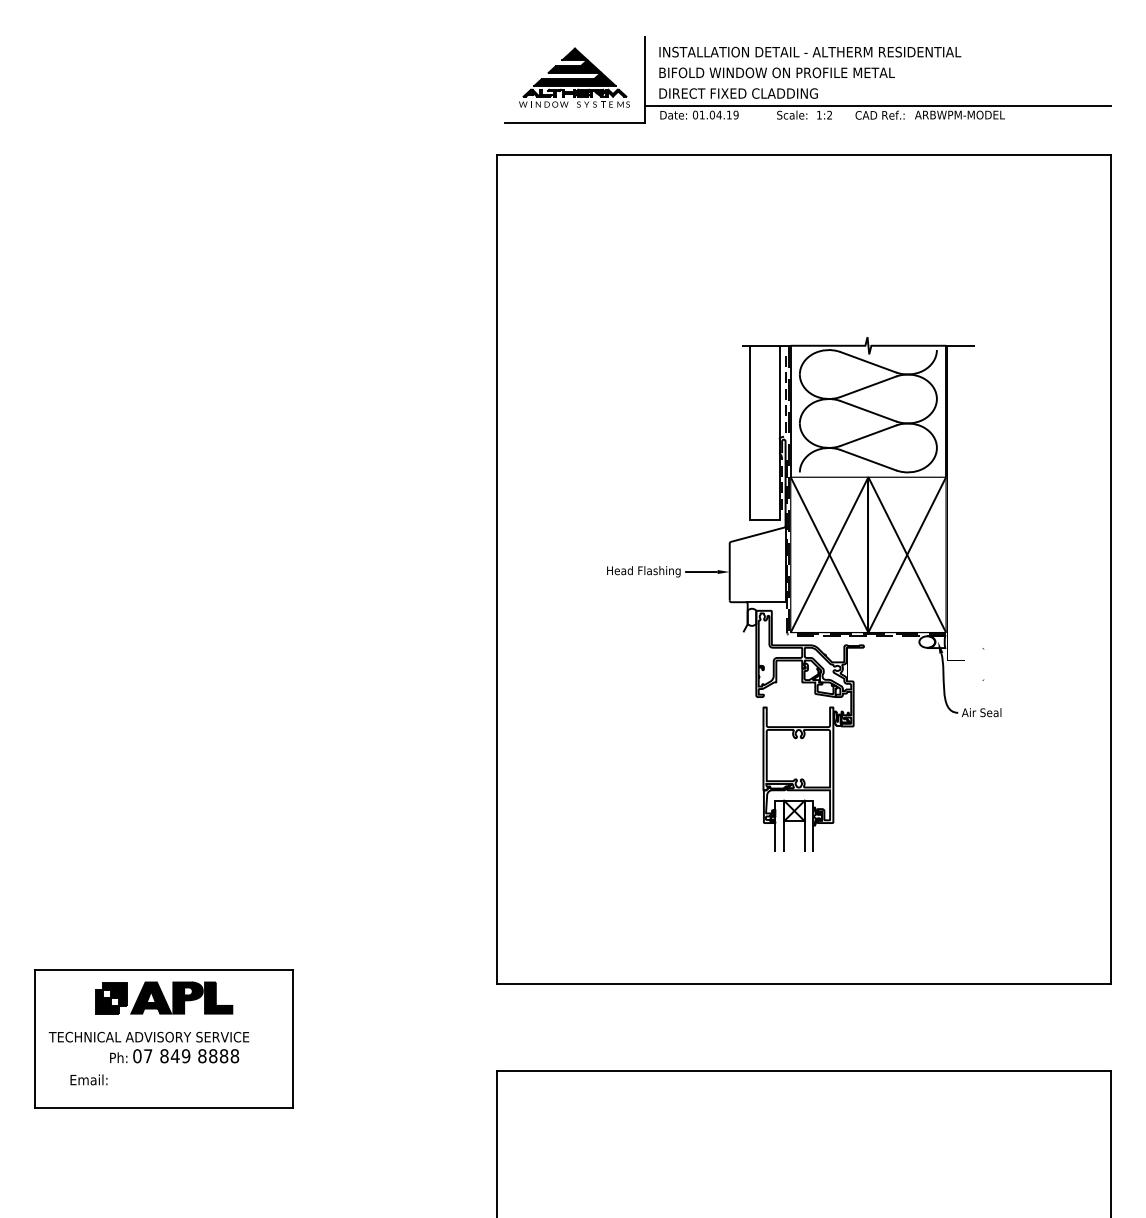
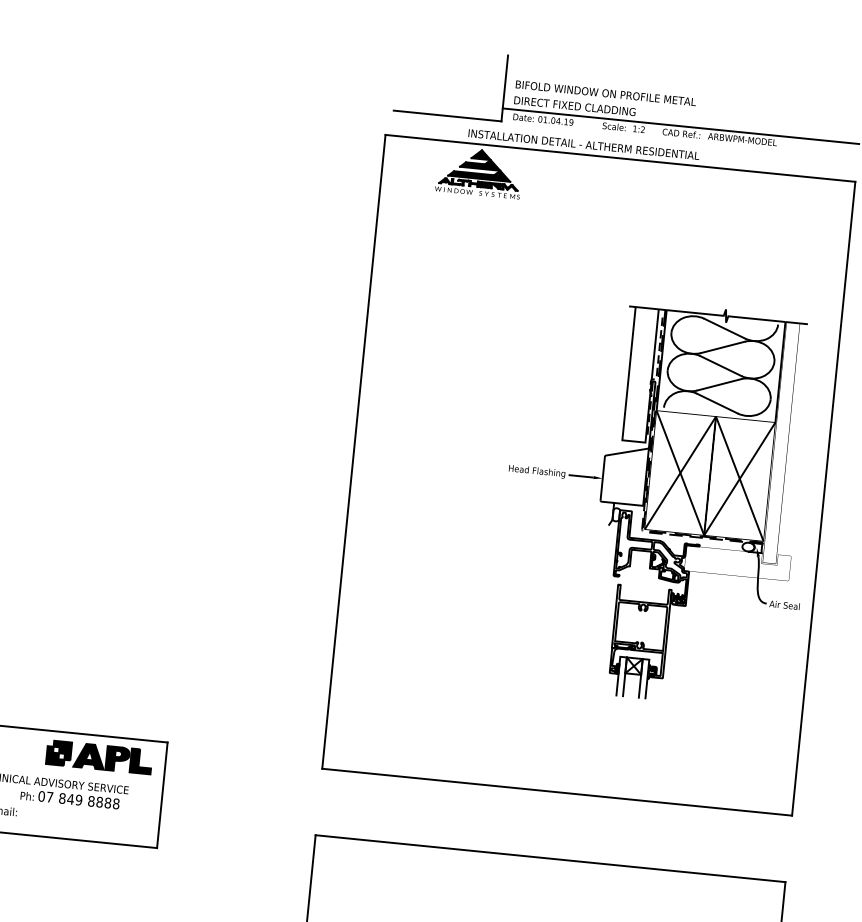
text: (810, 51) -> (584, 144), moved
part: (574, 77) -> (479, 172), moved
part: (804, 594) -> (658, 501), moved
part: (164, 997) -> (99, 756), moved

